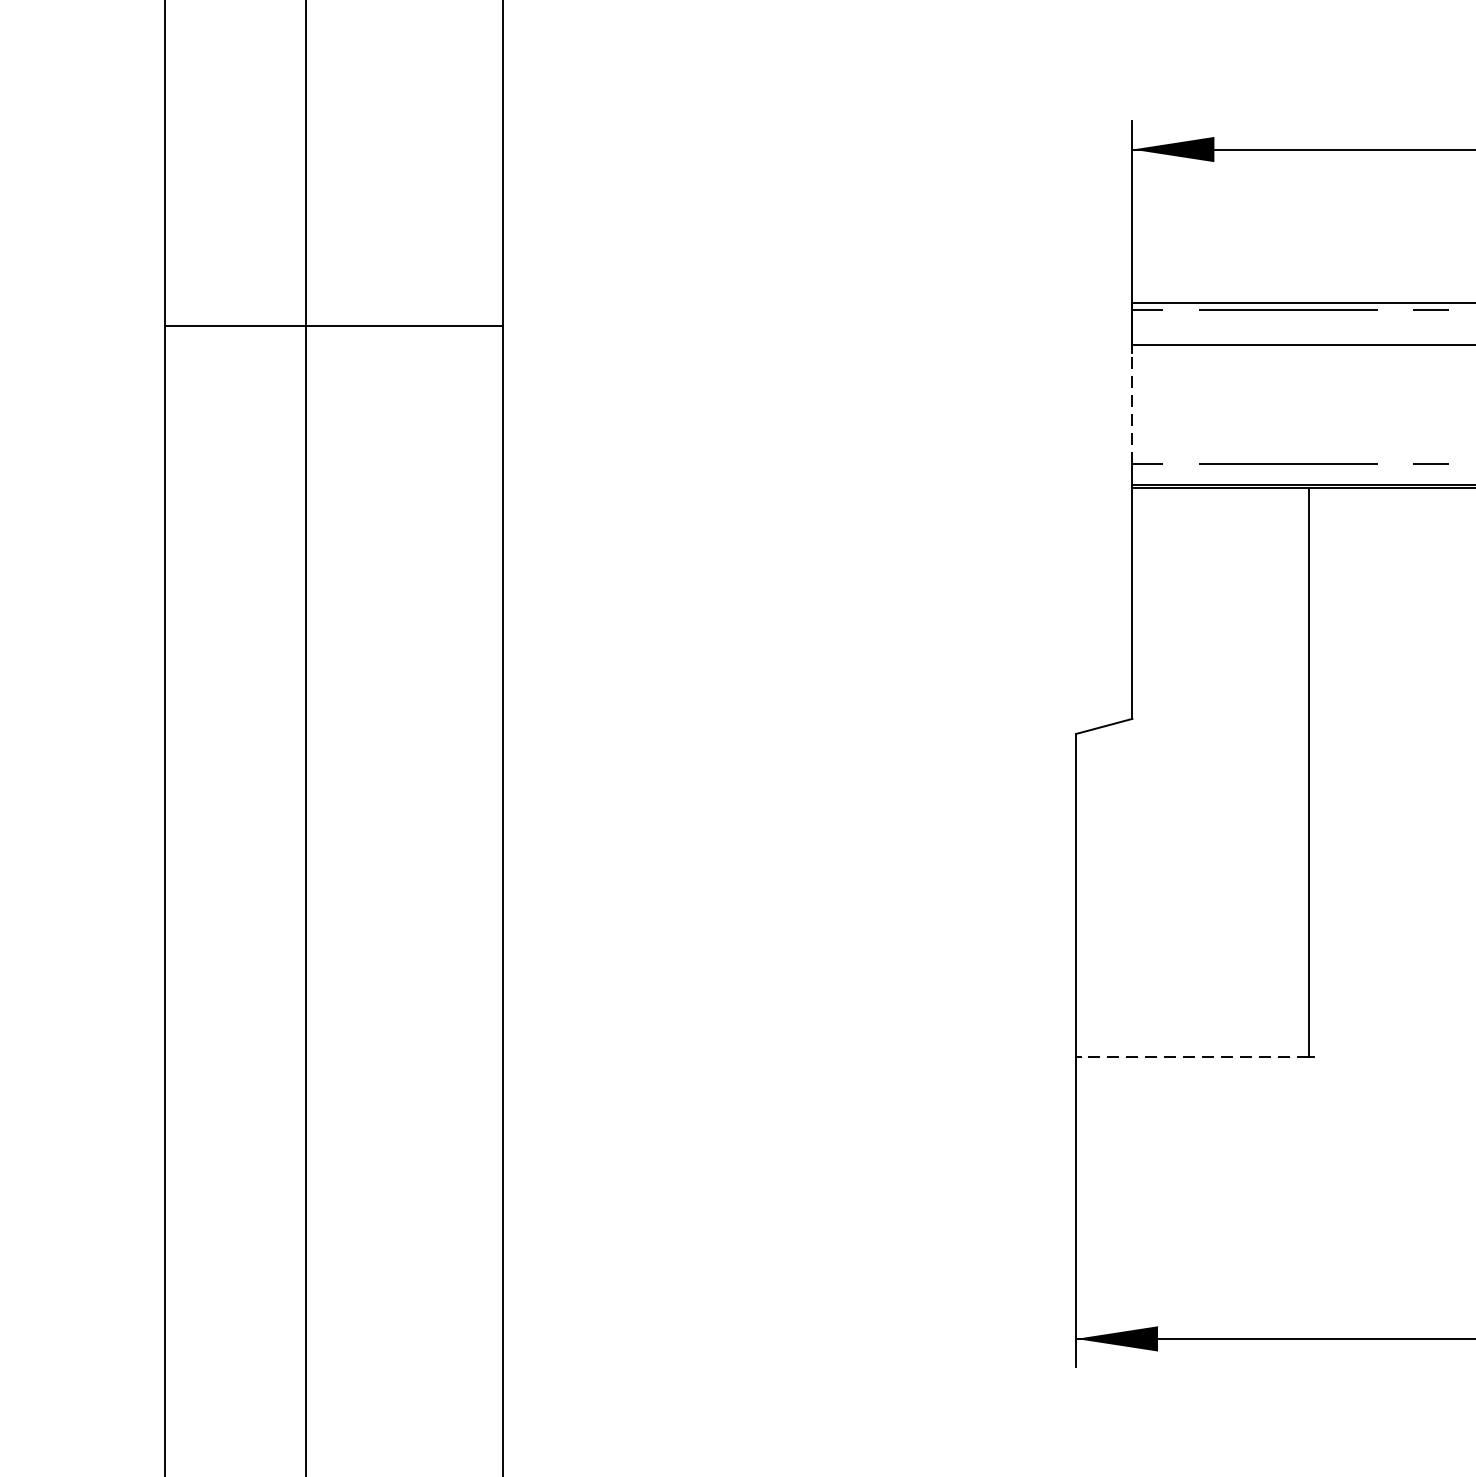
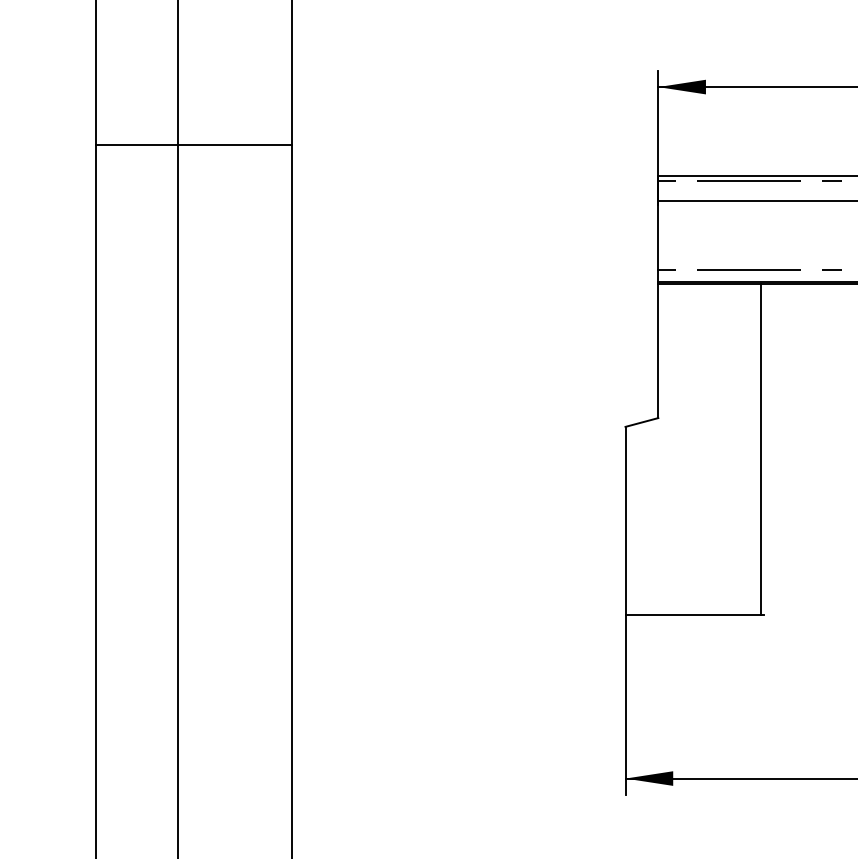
line: (332, 325) -> (193, 144), moved
line: (1132, 403) -> (658, 234), dashed -> solid
line: (1192, 1056) -> (693, 614), dashed -> solid

